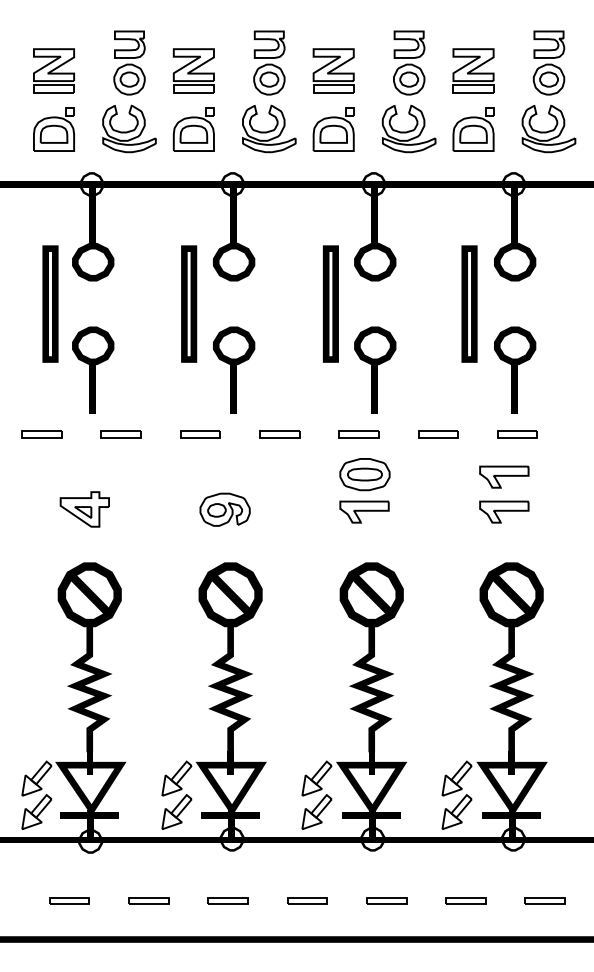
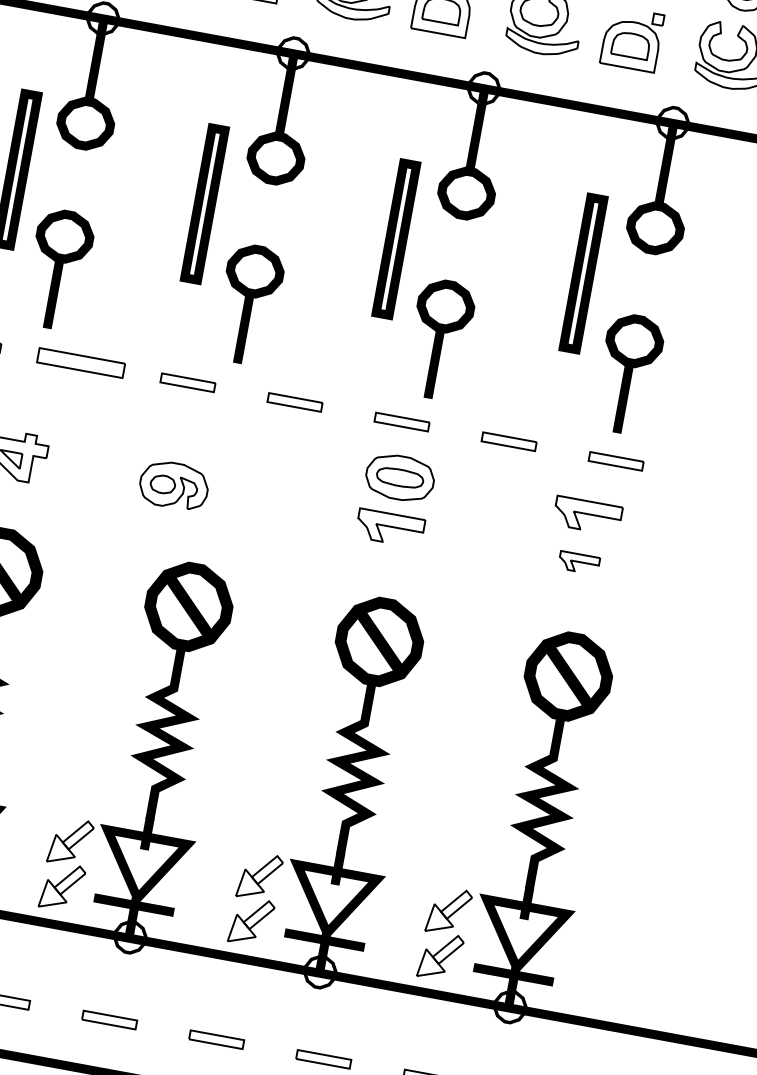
part: (120, 434) -> (79, 363), size x1.6
part: (224, 509) -> (173, 485), moved
part: (504, 511) -> (579, 562), size x0.6

